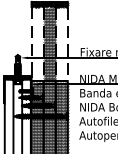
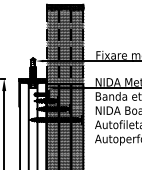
hatch: (37, 44) -> (52, 47), added
hatch: (61, 44) -> (77, 47), added

